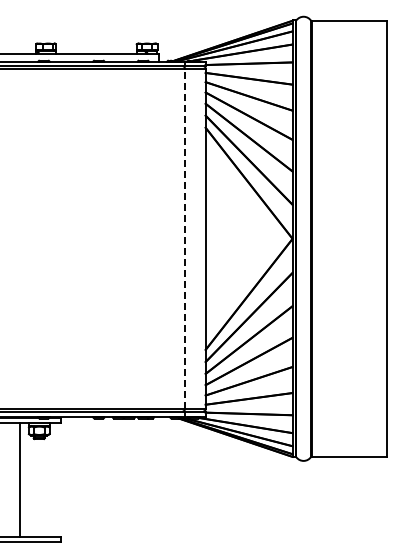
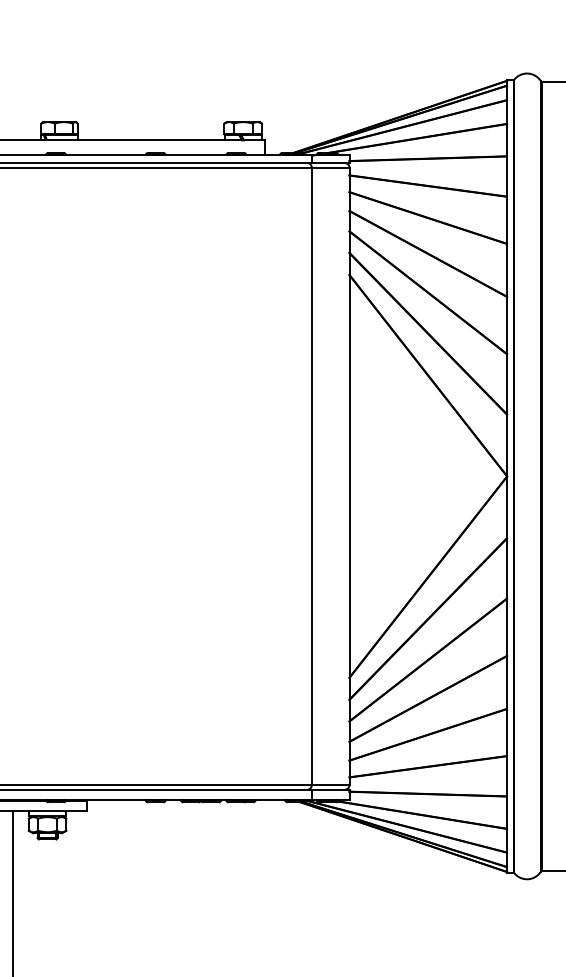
line: (184, 238) -> (310, 475), dashed -> solid

